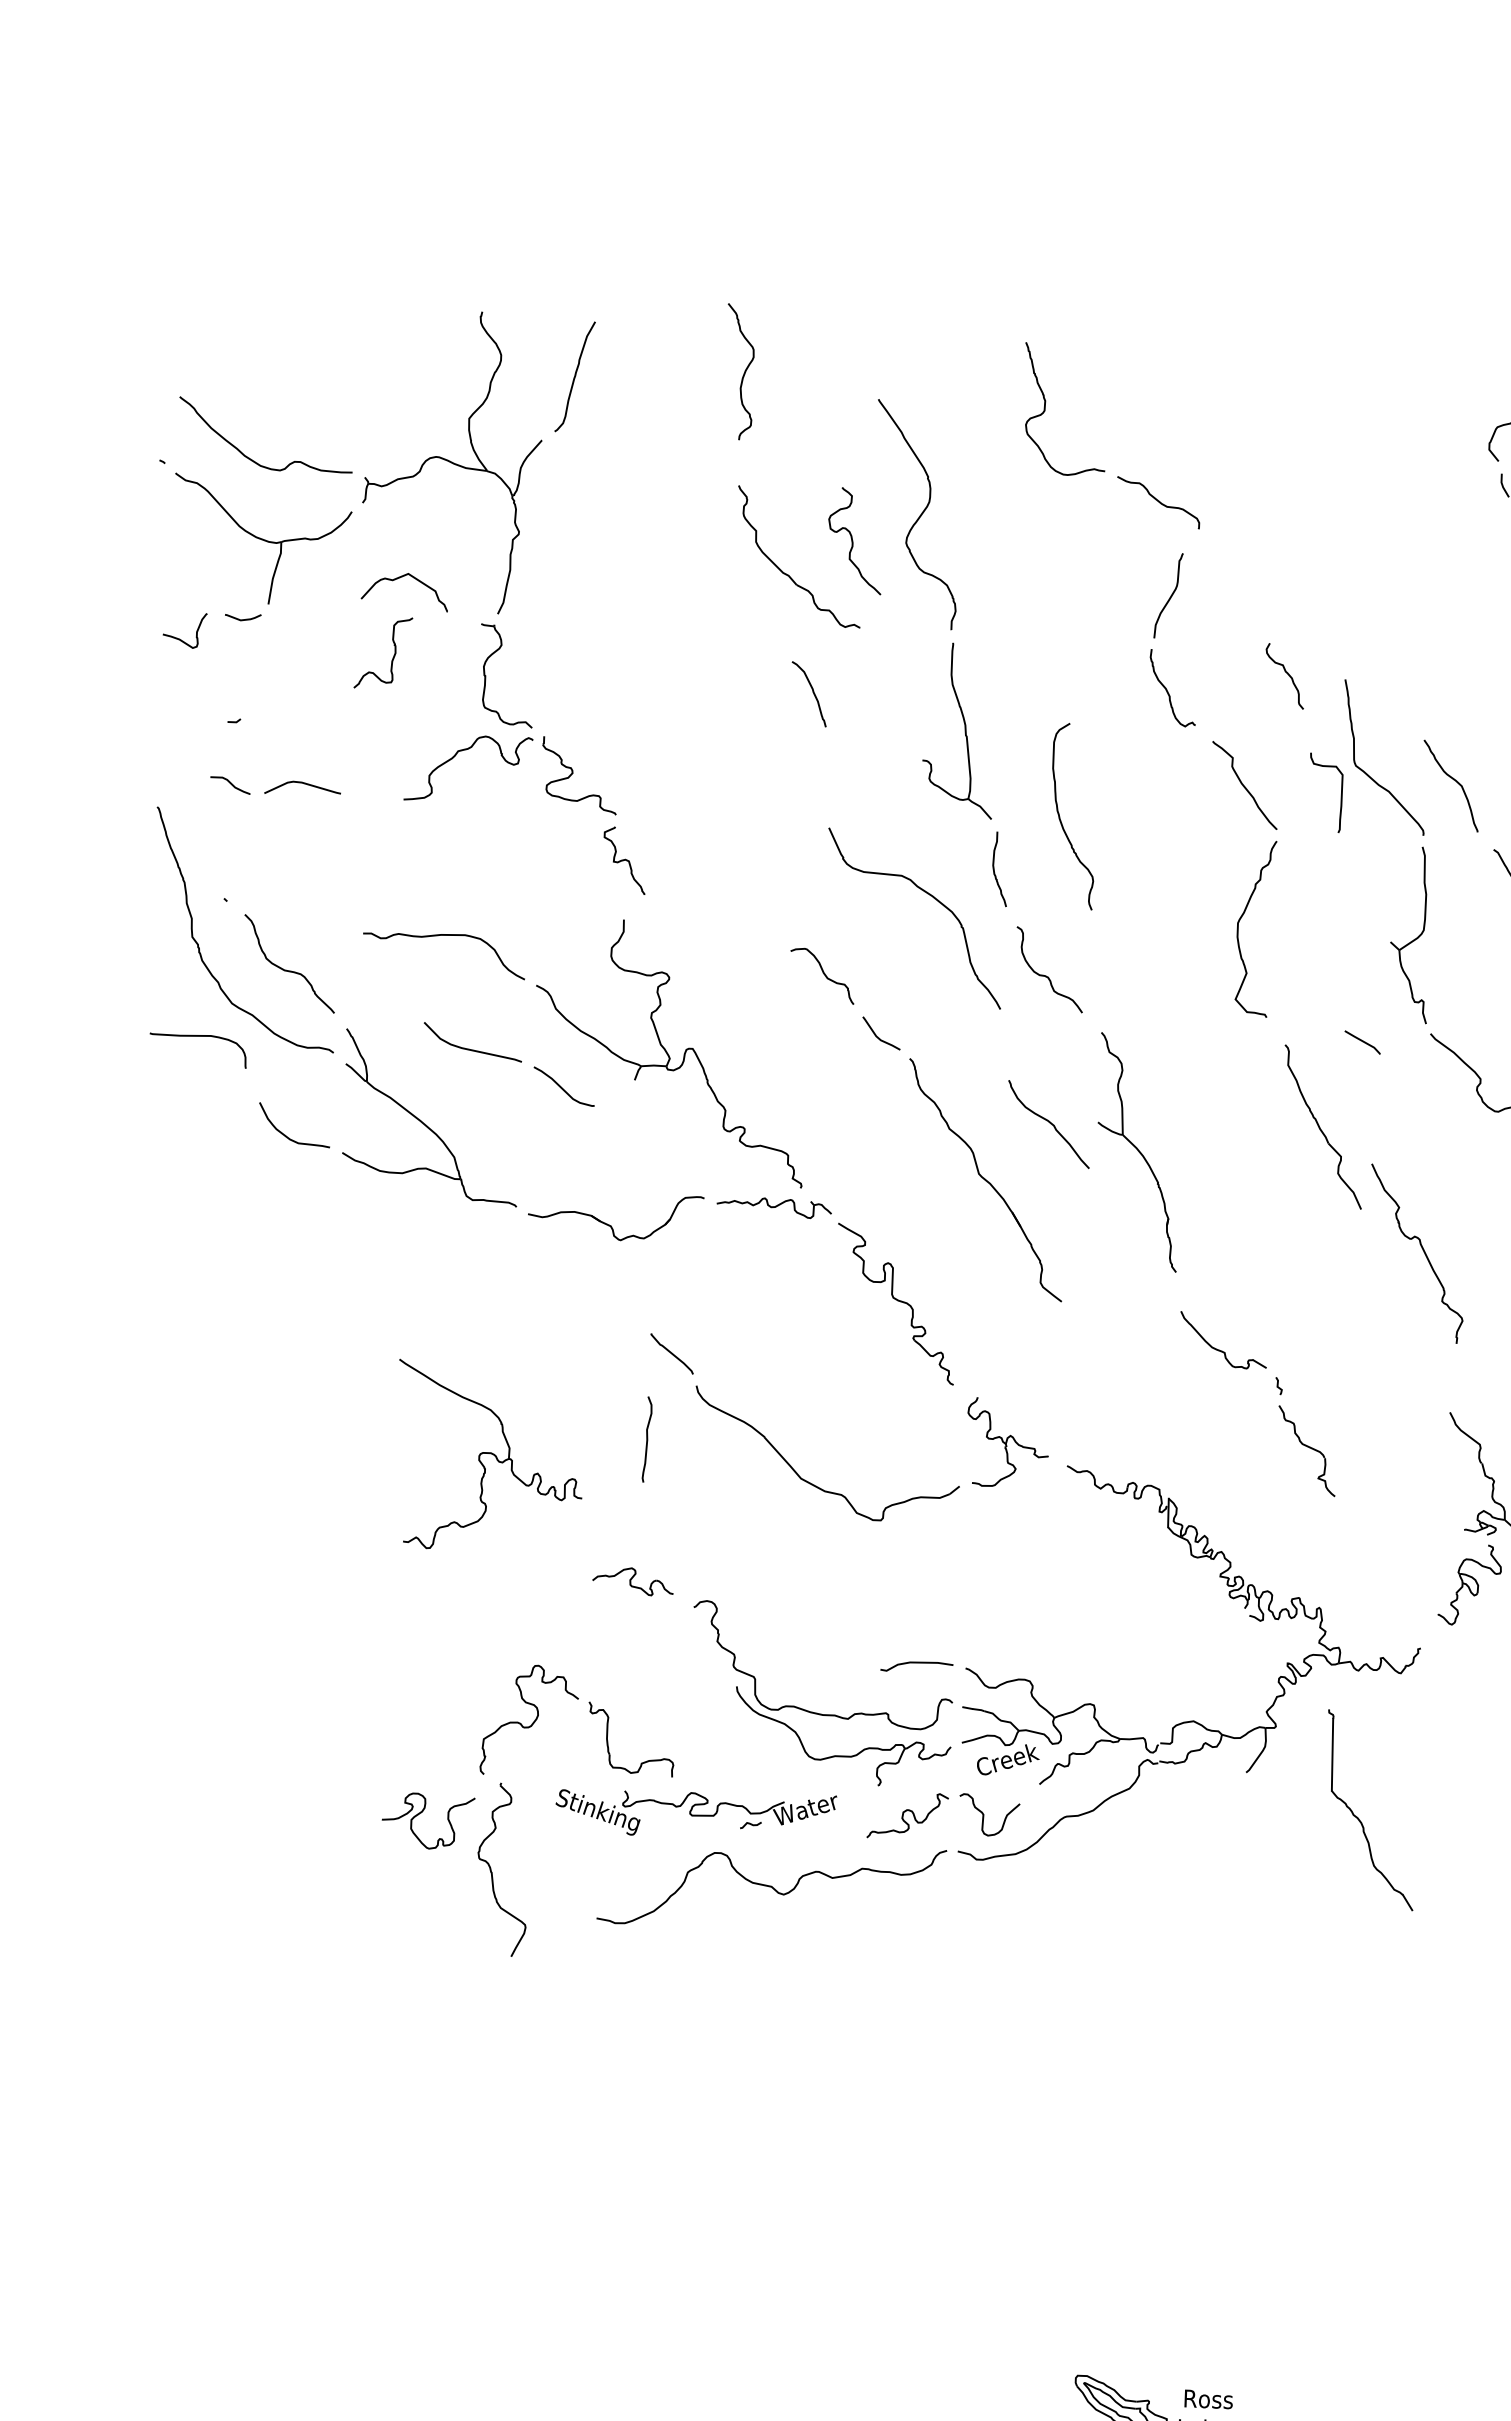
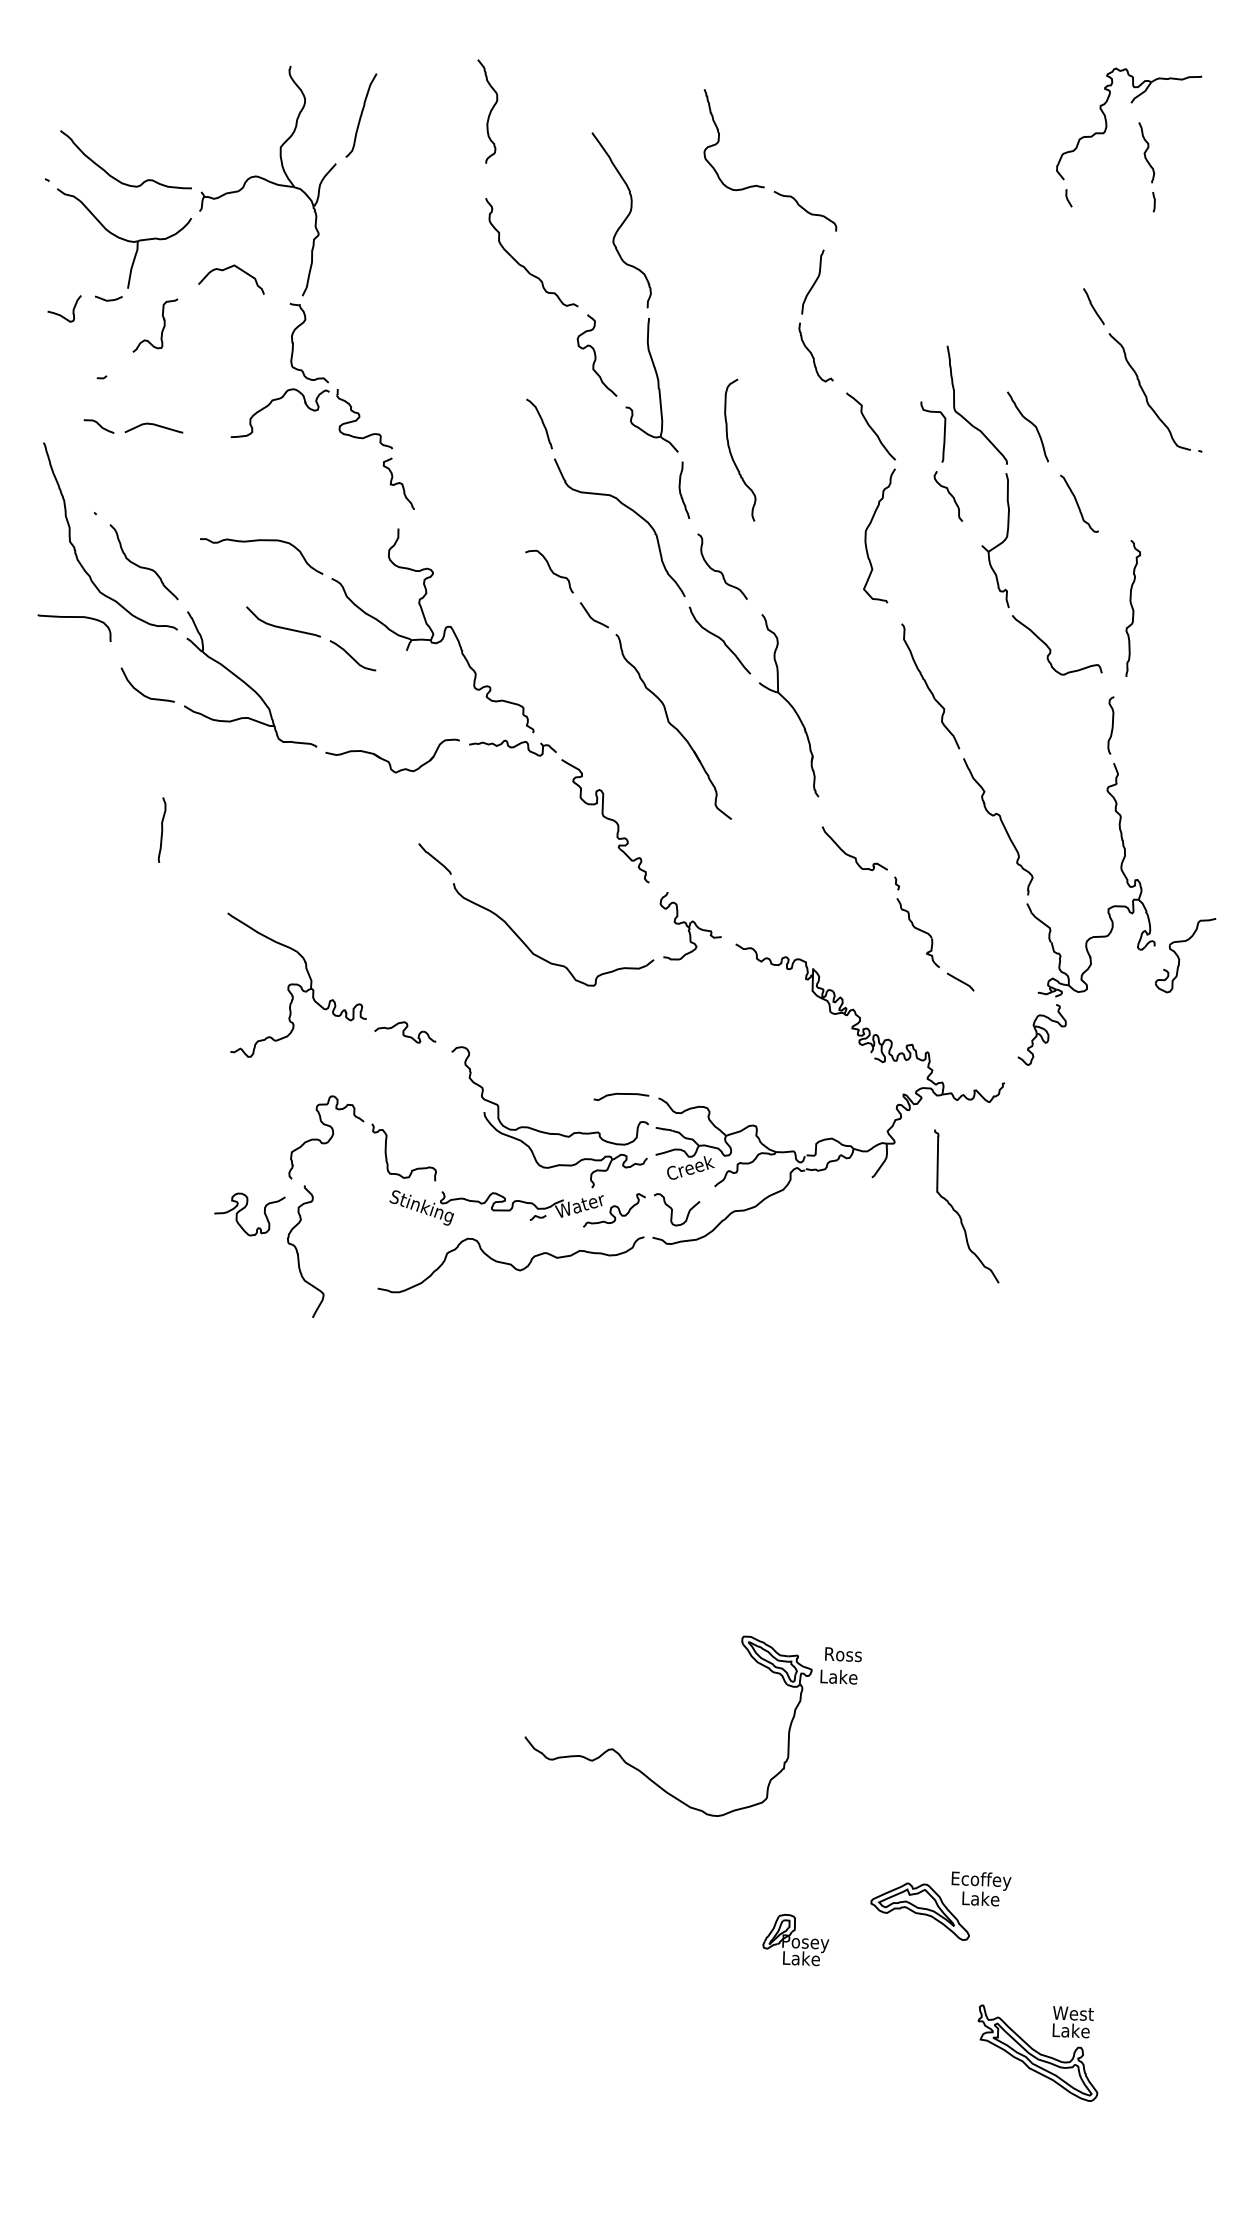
curve: (853, 541) -> (596, 355), moved
curve: (392, 656) -> (162, 328), moved
curve: (1286, 673) -> (949, 494), moved
curve: (811, 692) -> (541, 422), moved
line: (1362, 1041) -> (960, 981), moved
curve: (1048, 1123) -> (719, 639), moved
curve: (1422, 1252) -> (1002, 825), moved
curve: (646, 1438) -> (161, 829), moved
part: (489, 1453) -> (296, 984), moved
part: (696, 1811) -> (496, 1207), moved

